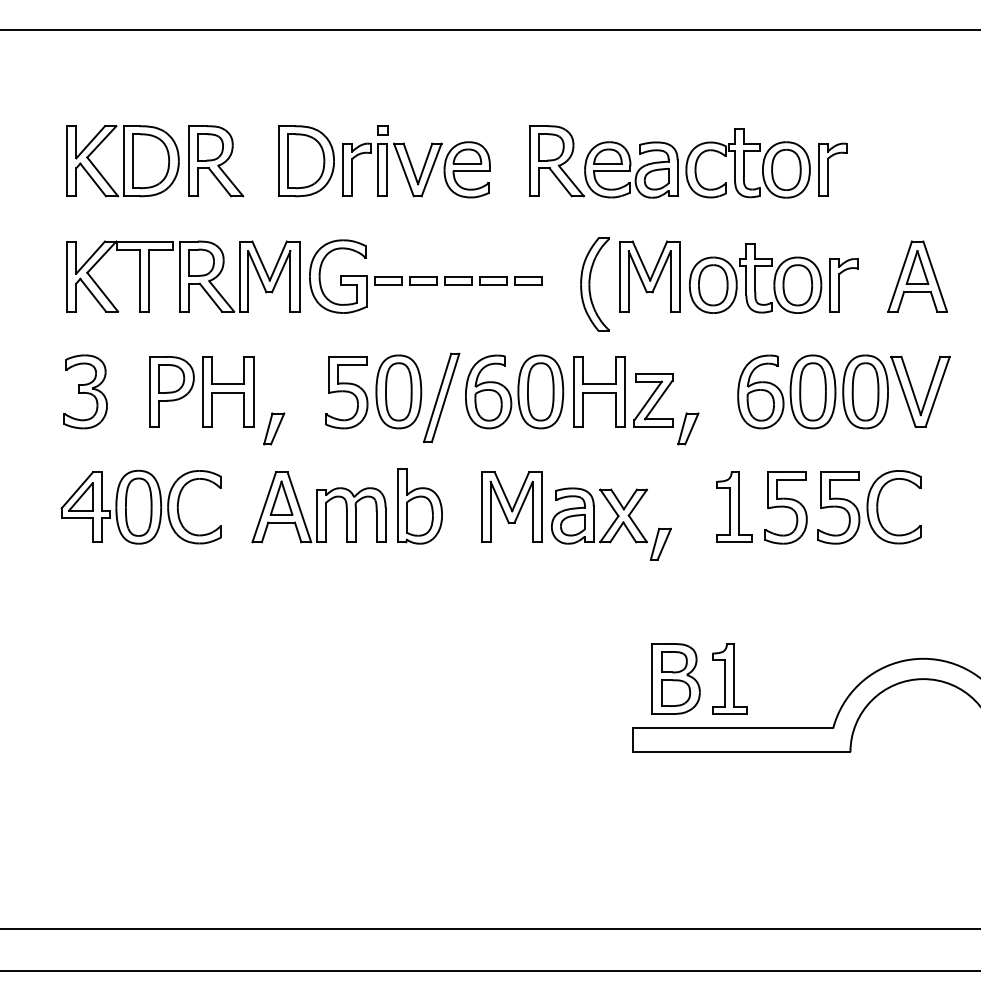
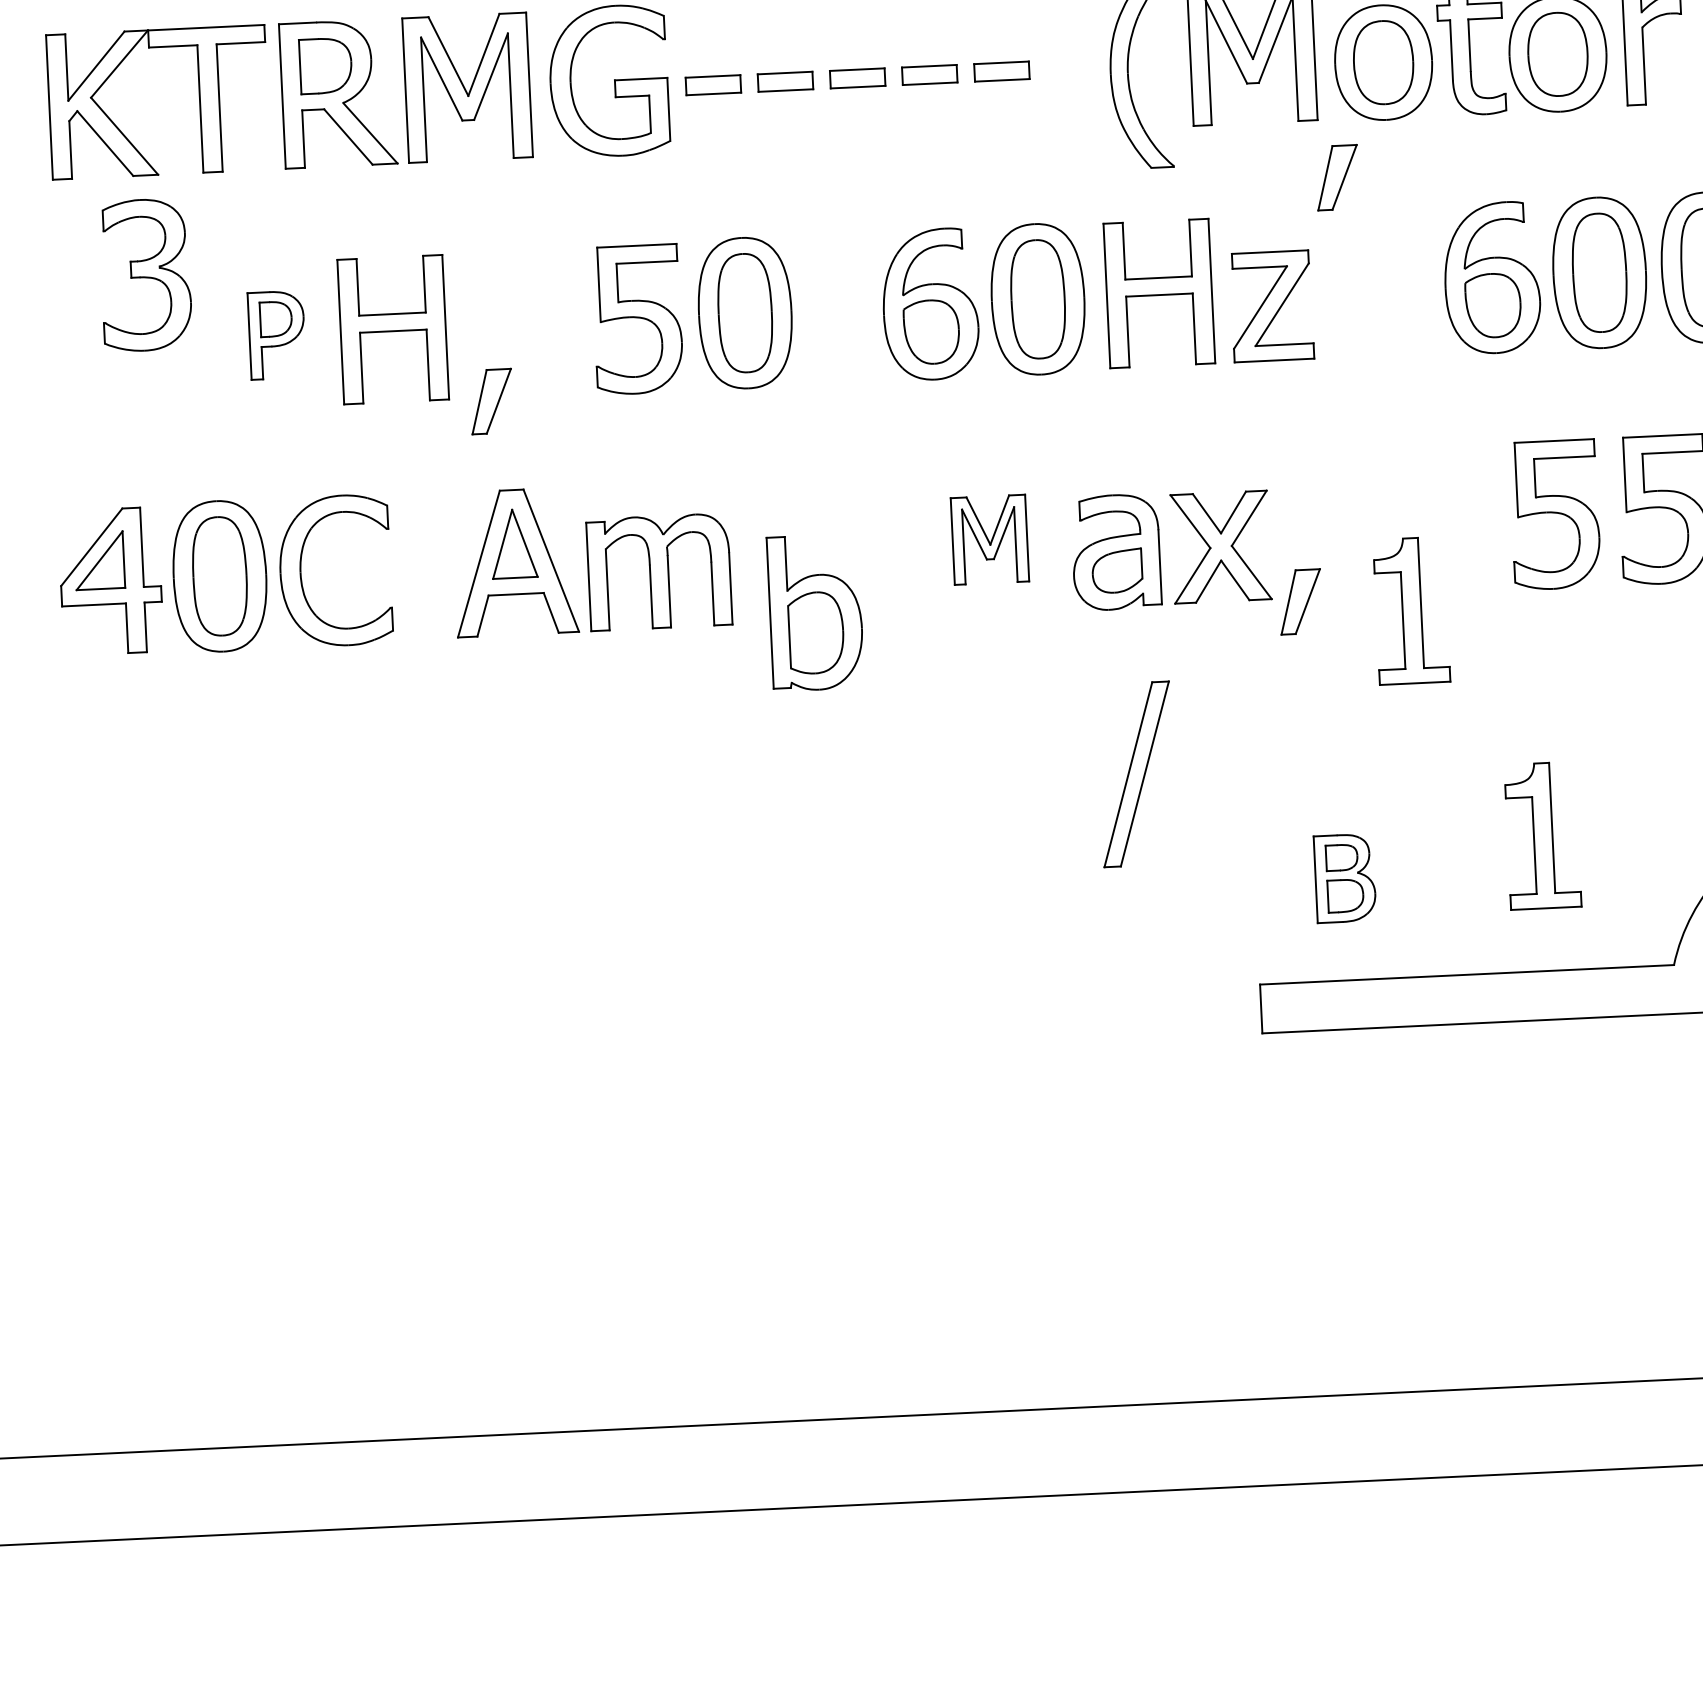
part: (85, 391) -> (145, 274), moved
part: (171, 391) -> (276, 334), size x0.6
part: (441, 397) -> (1136, 773), moved
part: (688, 428) -> (1337, 176), moved
part: (419, 506) -> (814, 612), moved
part: (511, 506) -> (988, 538), size x0.6
part: (734, 506) -> (1411, 609), moved
part: (675, 678) -> (1343, 877), size x0.6
part: (729, 678) -> (1542, 834), moved

